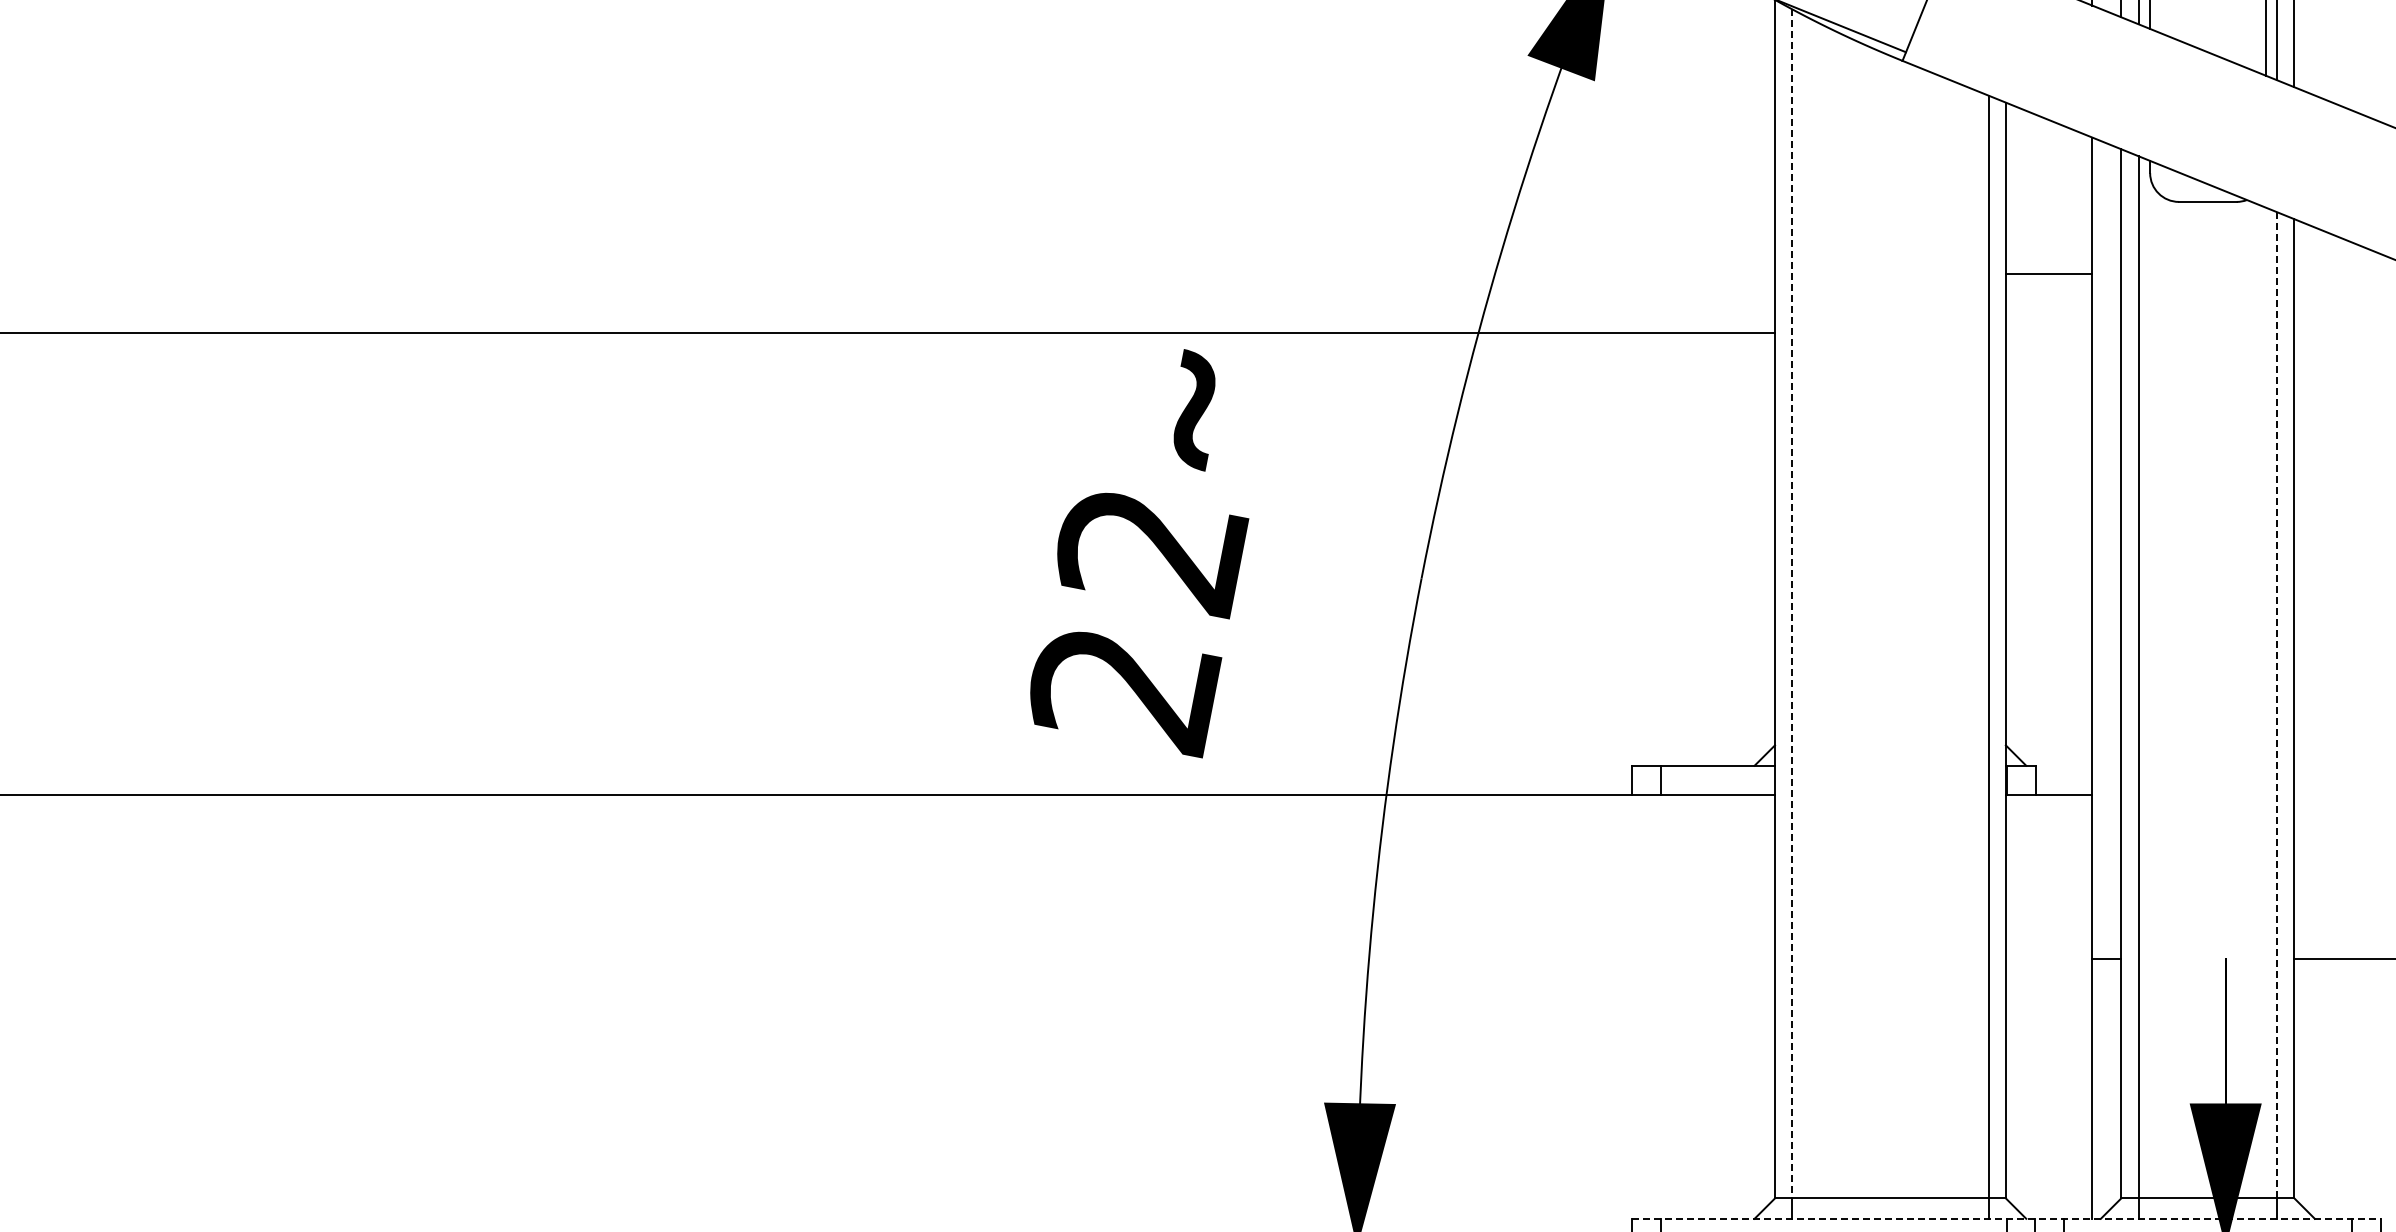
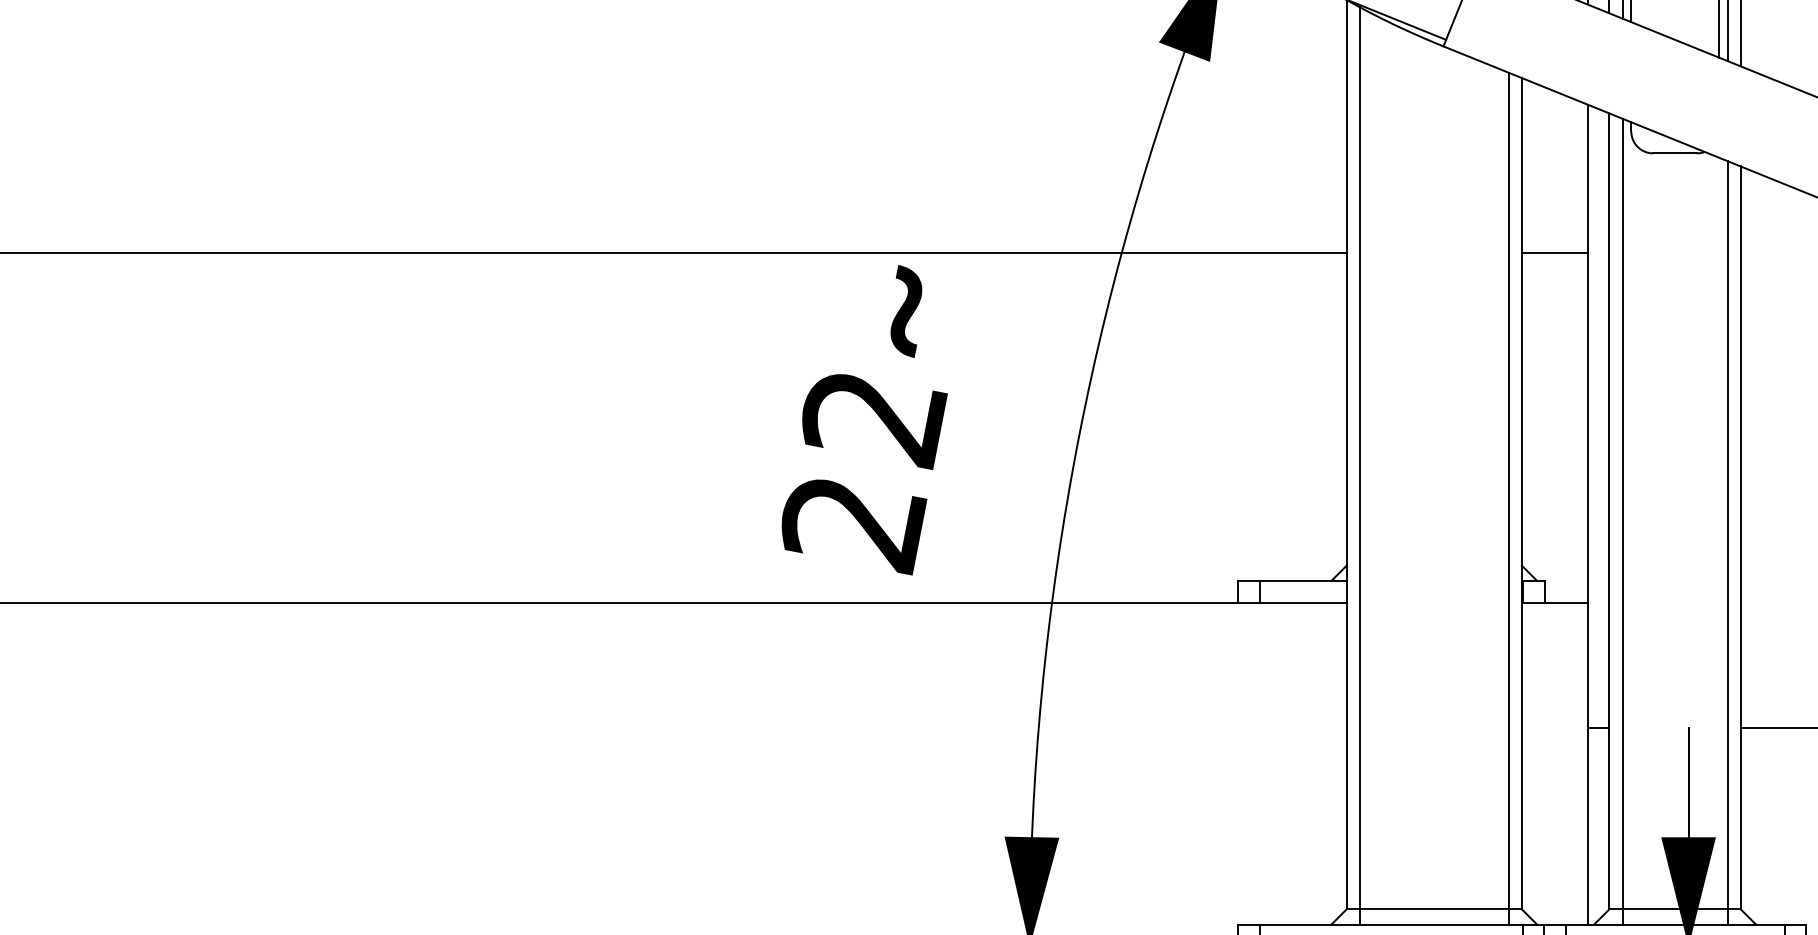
line: (2048, 274) -> (1554, 253), moved
line: (1792, 603) -> (1359, 458), dashed -> solid
line: (2277, 705) -> (1727, 535), dashed -> solid
line: (2007, 1218) -> (1523, 924), dashed -> solid

